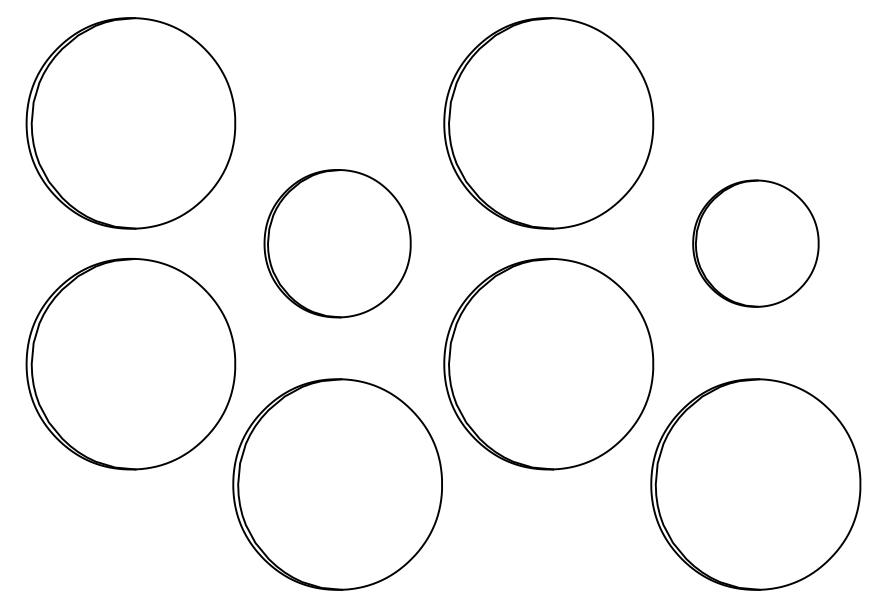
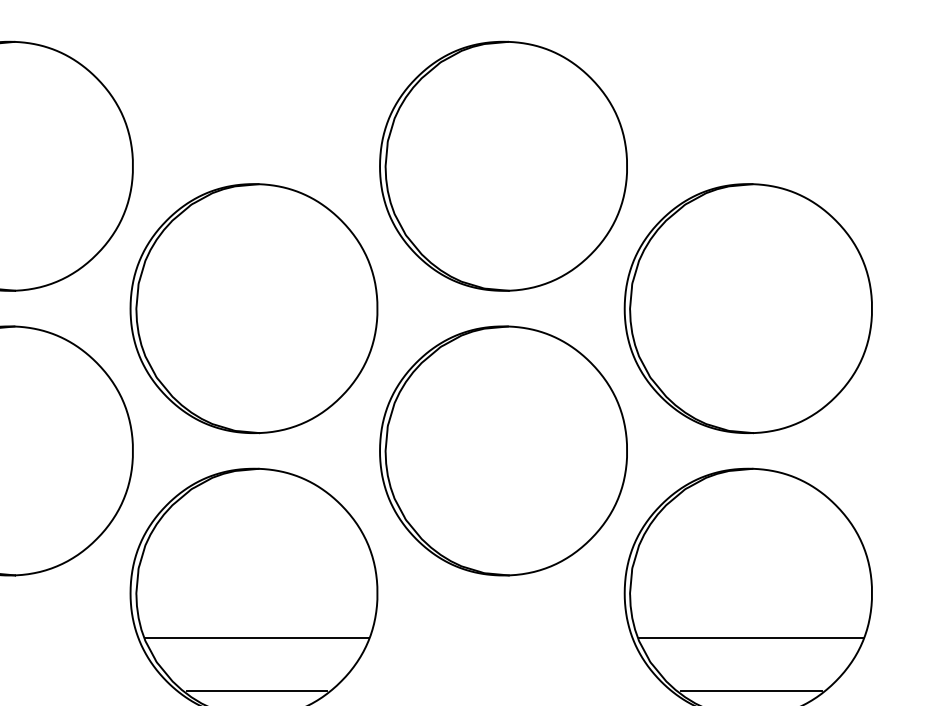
part: (337, 243) -> (253, 308), size x1.43
part: (755, 243) -> (747, 308), size x1.67
line: (340, 522) -> (257, 638), added
line: (758, 522) -> (751, 638), added
line: (339, 567) -> (256, 691), added
line: (757, 567) -> (750, 691), added

